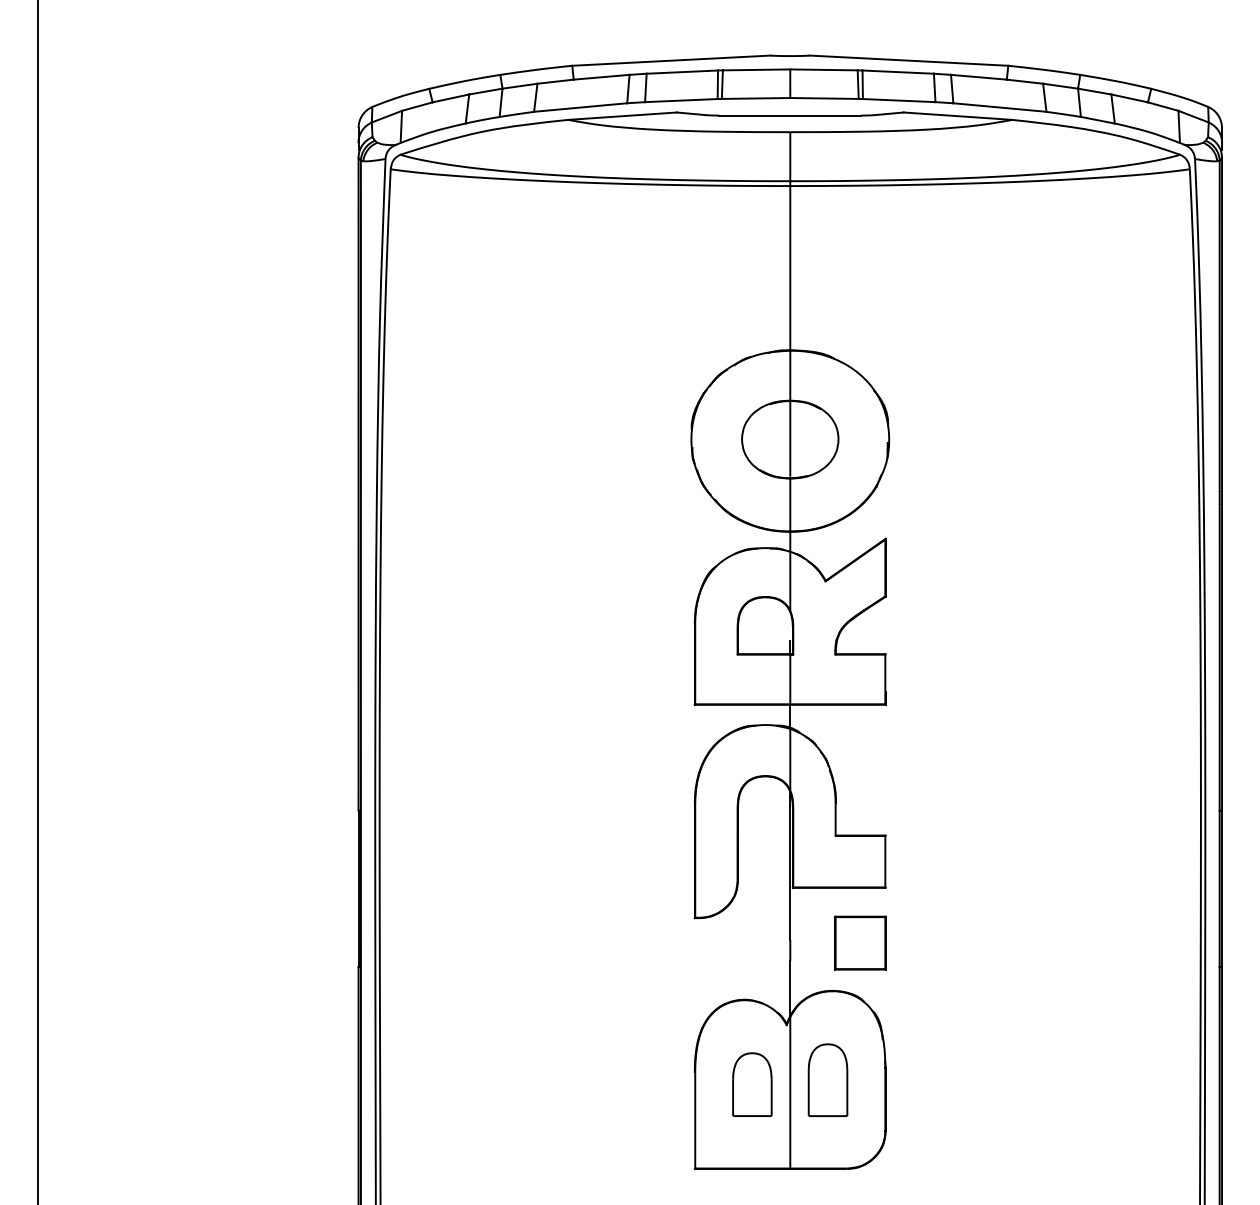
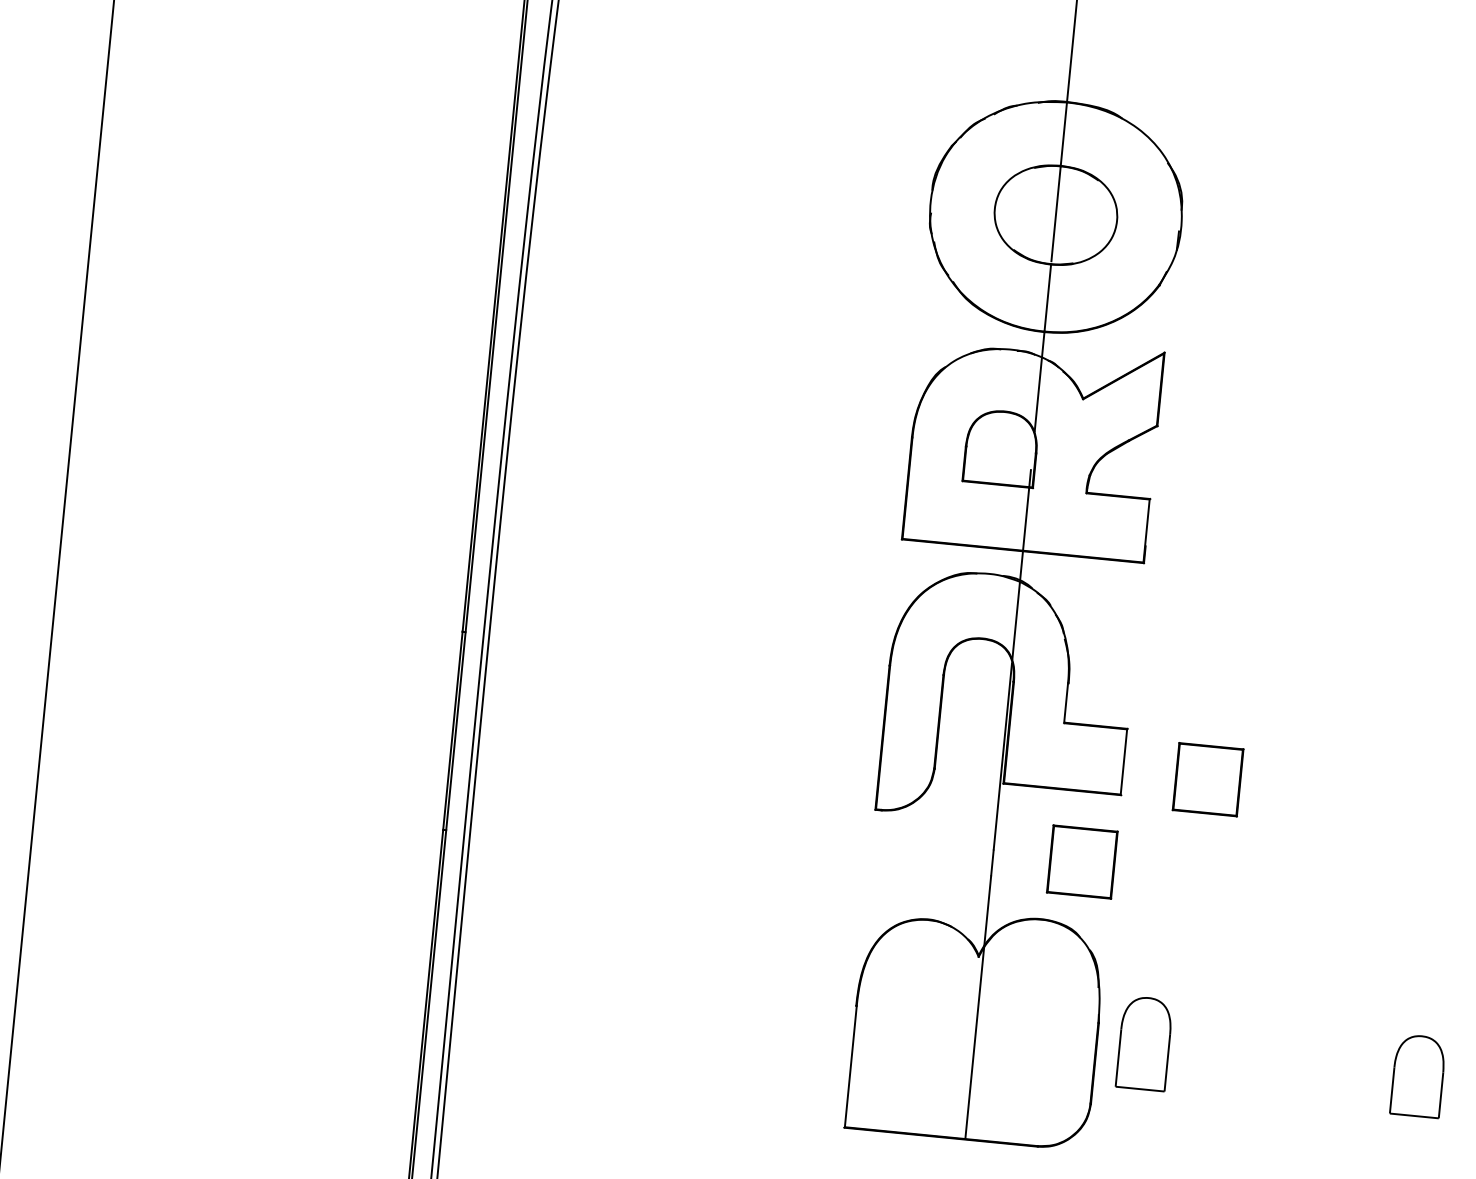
part: (952, 868) -> (1208, 778), added
part: (827, 1079) -> (1143, 1042), moved
part: (752, 1084) -> (1418, 1075), moved

